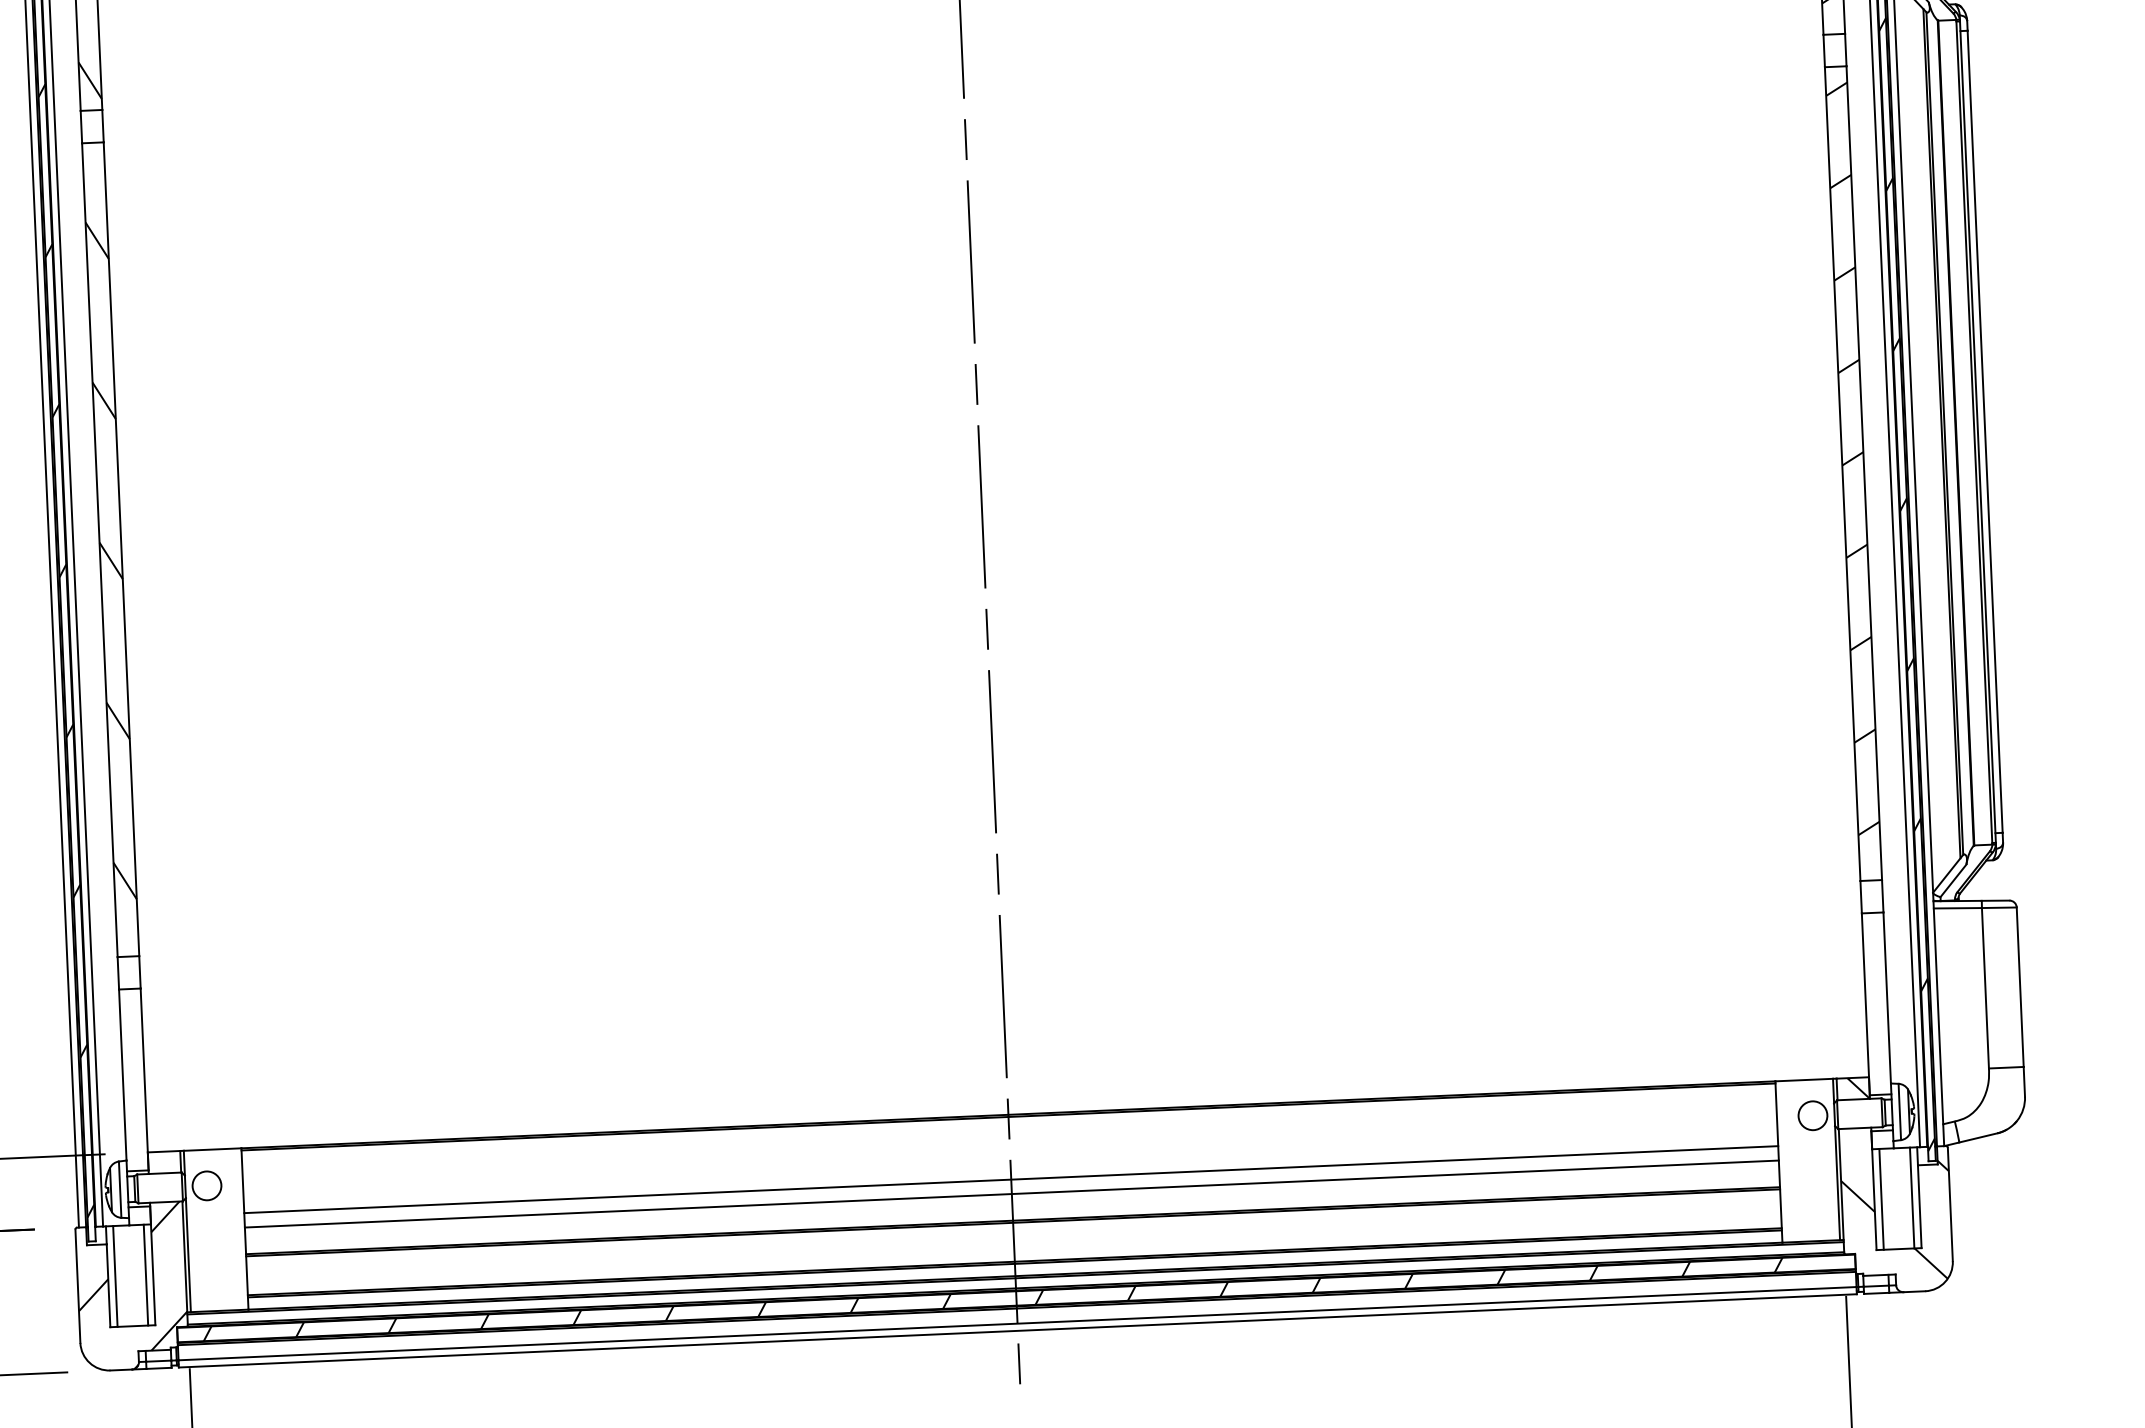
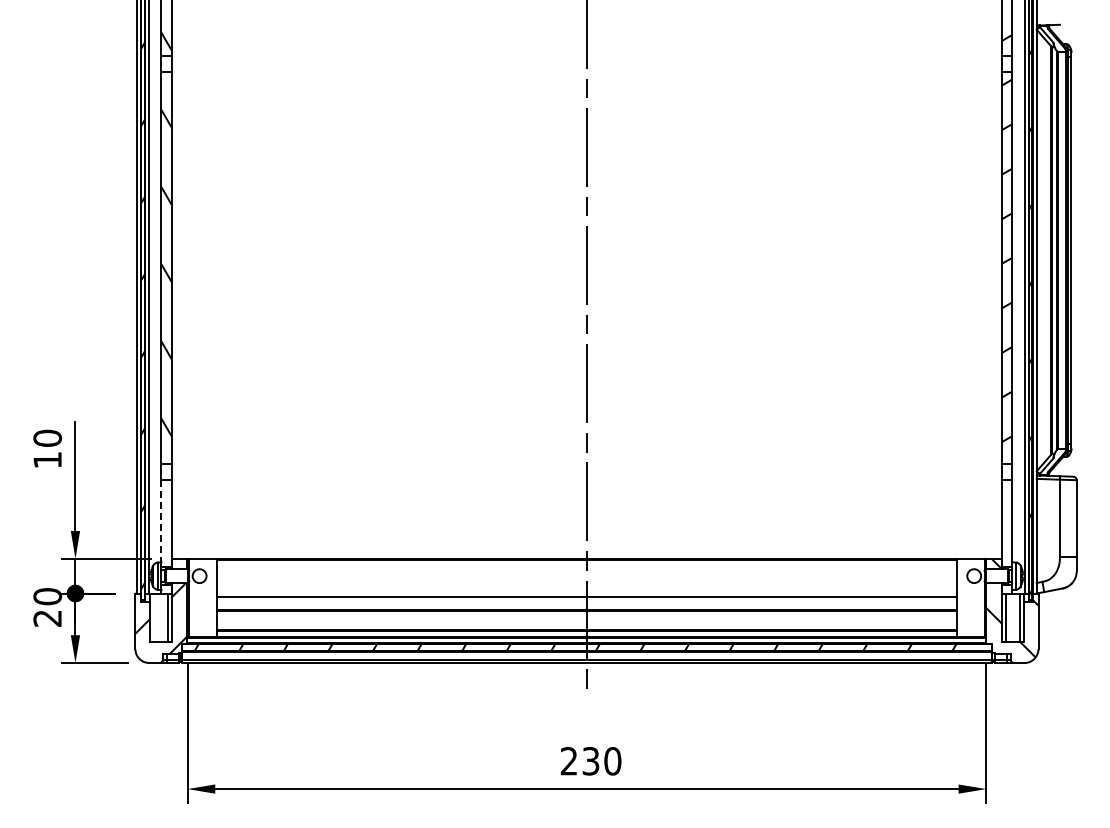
line: (122, 1076) -> (161, 521), solid -> dashed
line: (1010, 1180) -> (586, 590), removed
line: (115, 1275) -> (153, 617), removed

